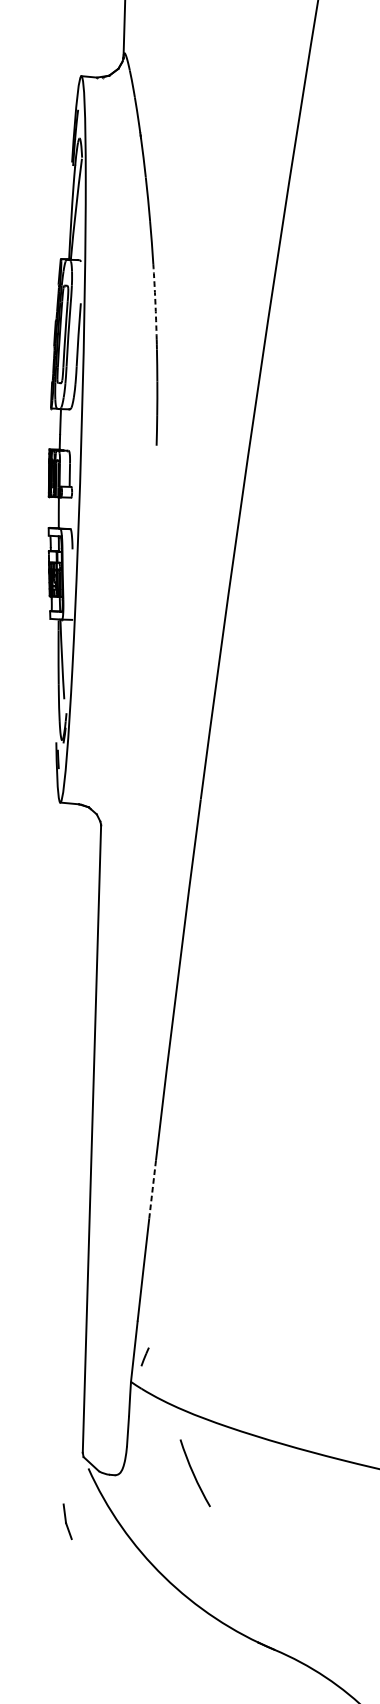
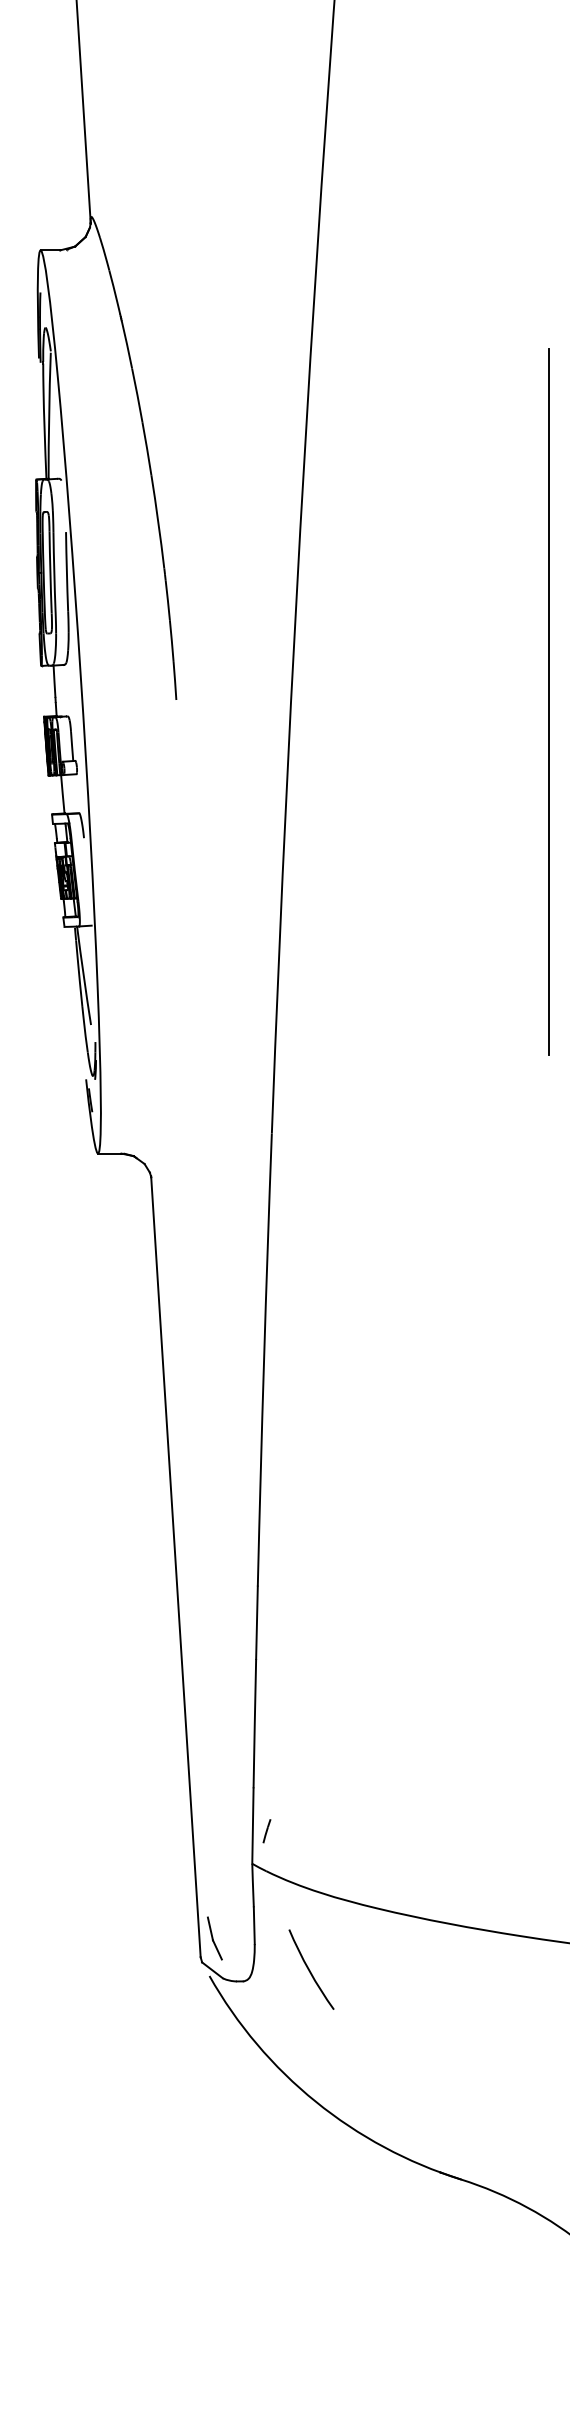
arc: (155, 301) -> (158, 521), dashed -> solid
line: (152, 1190) -> (256, 1623), dashed -> solid
arc: (194, 1473) -> (310, 1970), moved
part: (67, 1521) -> (214, 1938), moved

